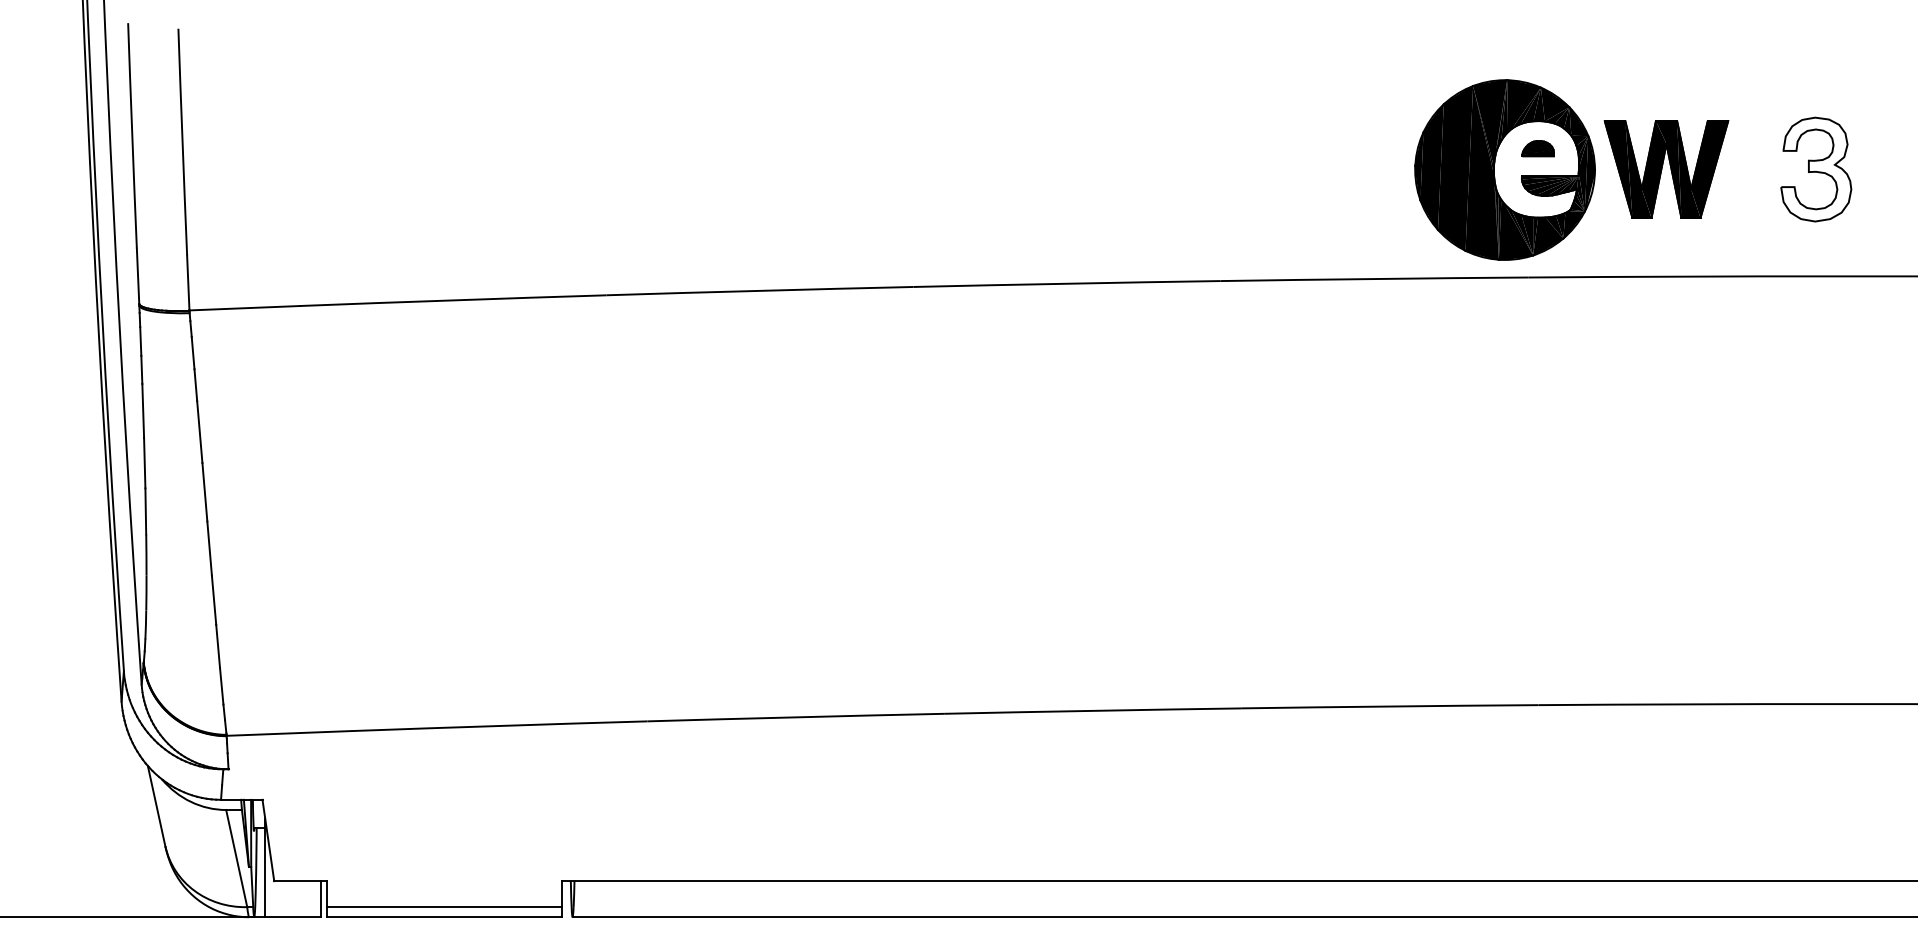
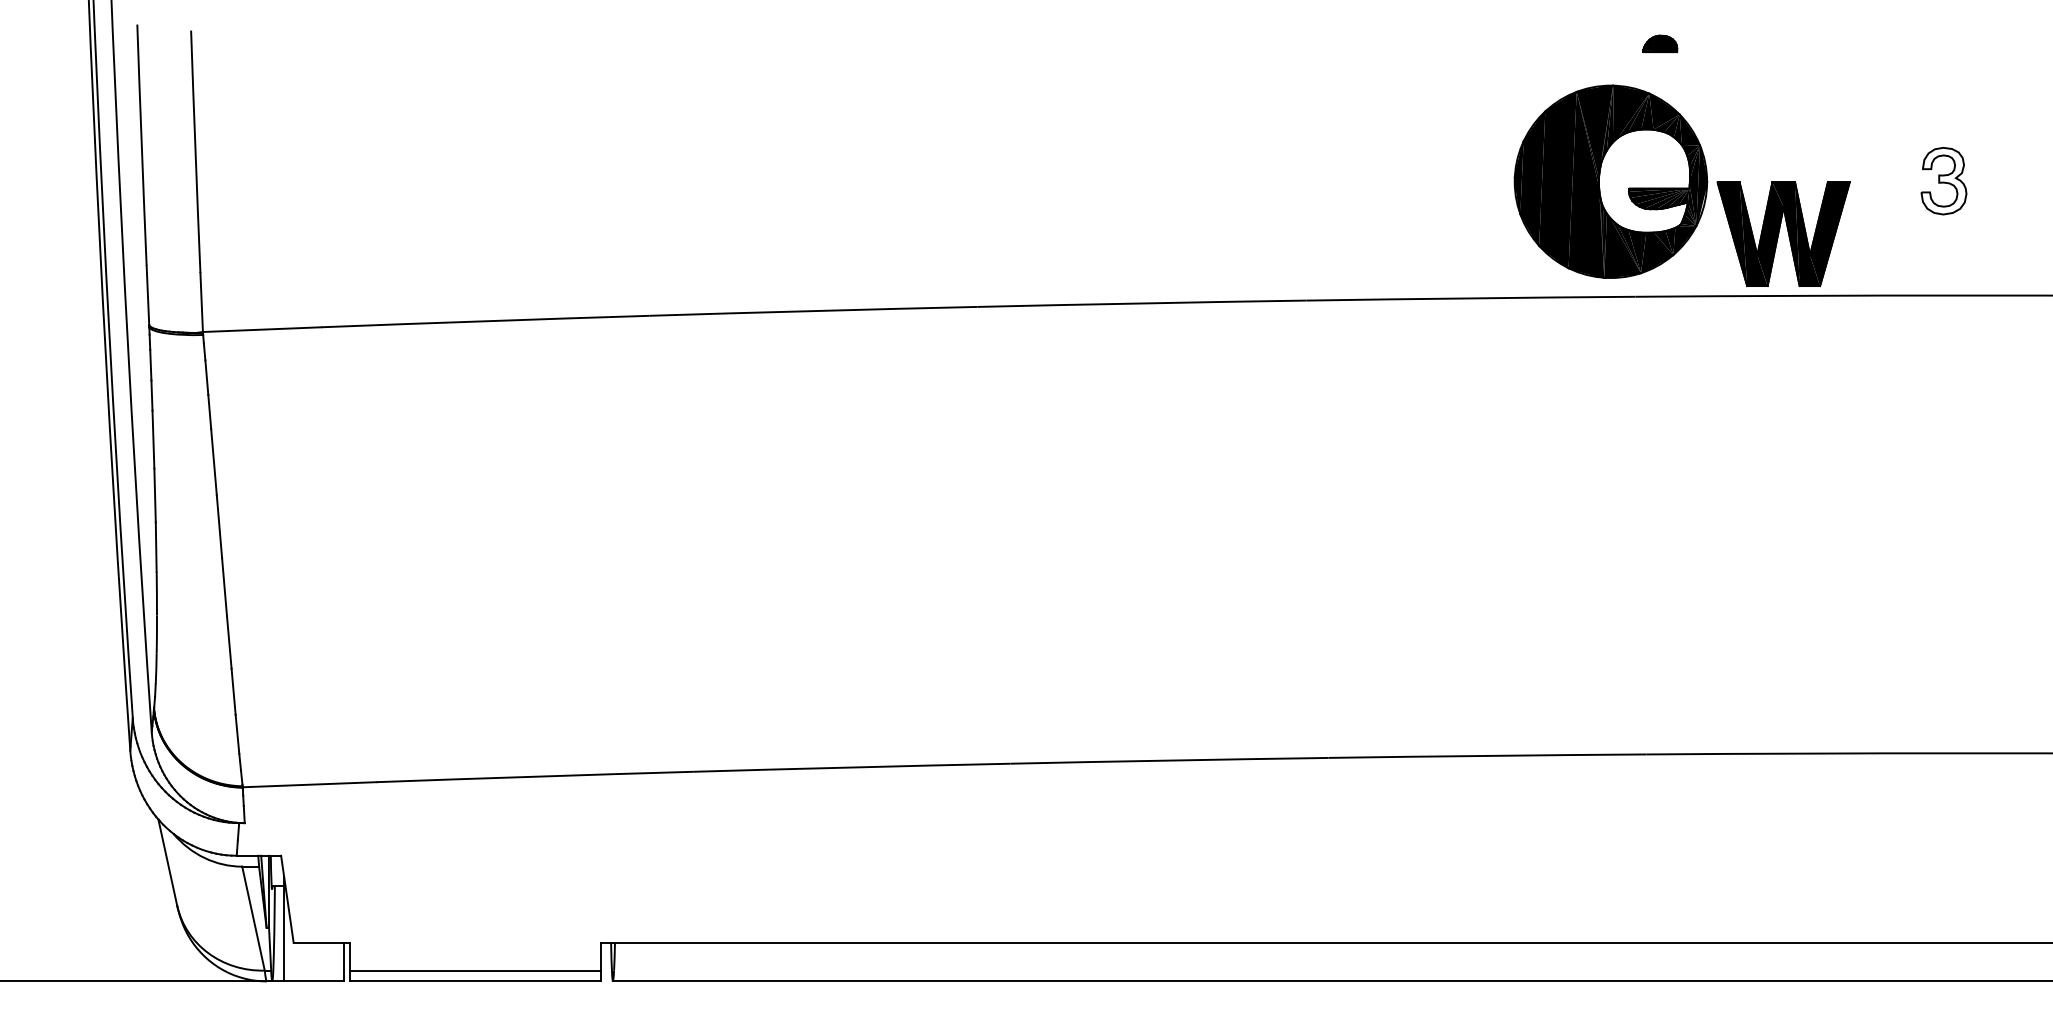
part: (1538, 148) -> (1660, 43), moved
part: (1815, 168) -> (1943, 180), size x0.6
part: (1666, 169) -> (1783, 234), moved

